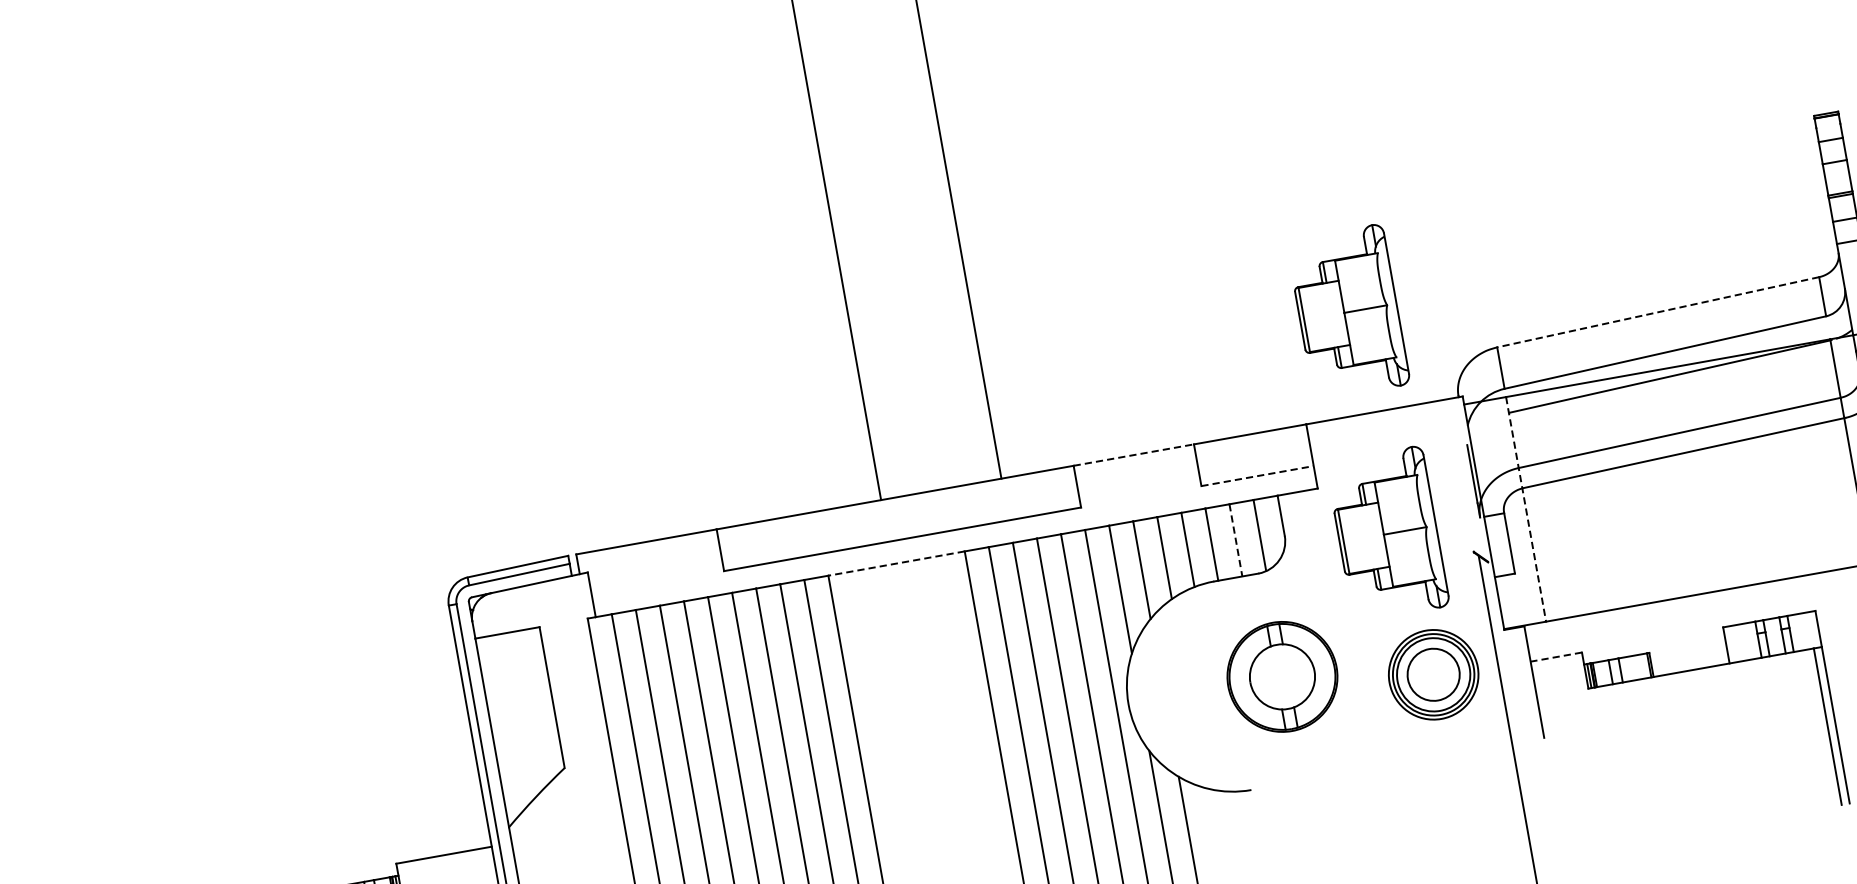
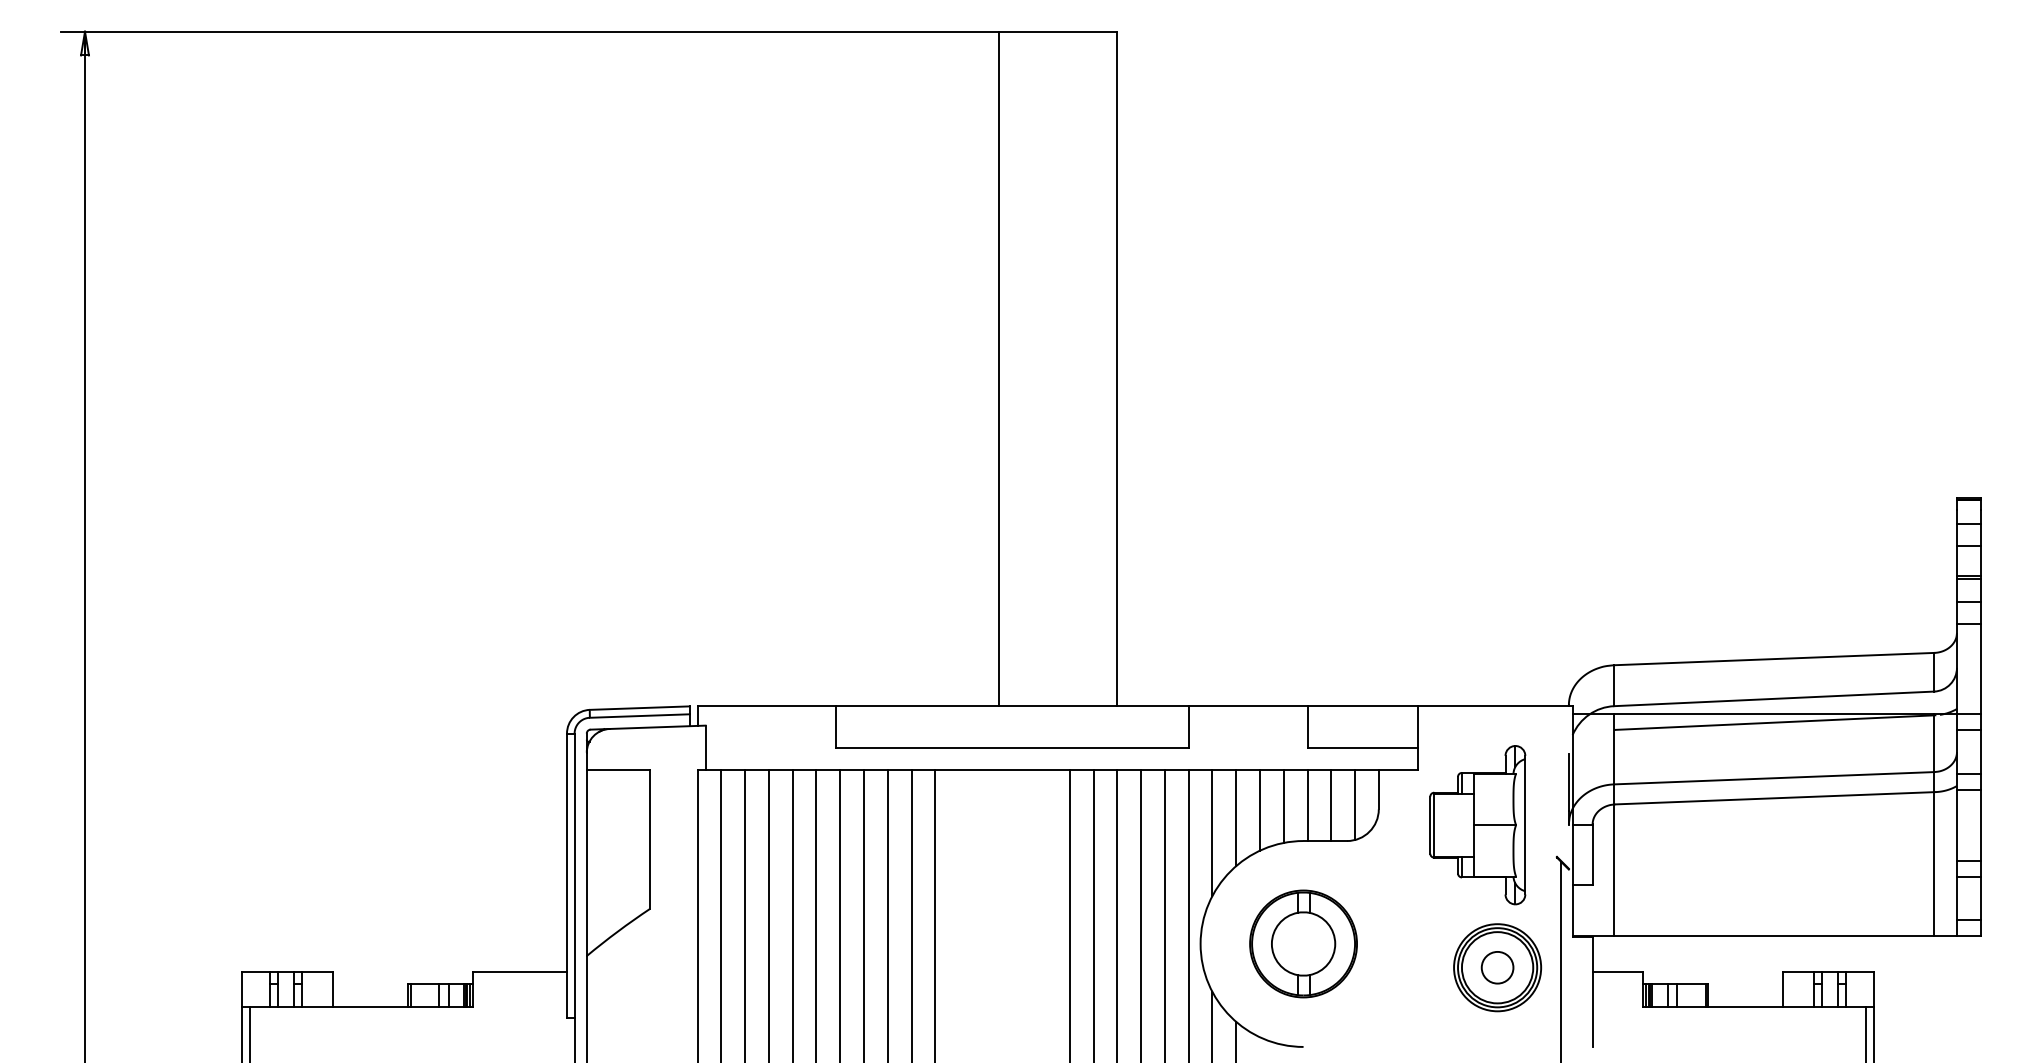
part: (1348, 312) -> (1477, 606), removed
line: (1657, 312) -> (1773, 659), dashed -> solid
line: (1134, 455) -> (1248, 706), dashed -> solid
line: (1258, 475) -> (1363, 747), dashed -> solid
line: (1526, 509) -> (1614, 825), dashed -> solid
line: (1236, 540) -> (1331, 805), dashed -> solid
line: (896, 563) -> (1002, 769), dashed -> solid
line: (1555, 656) -> (1617, 971), dashed -> solid
circle: (1433, 674) -> (1497, 967), size x0.62
part: (1282, 676) -> (1303, 943), moved

